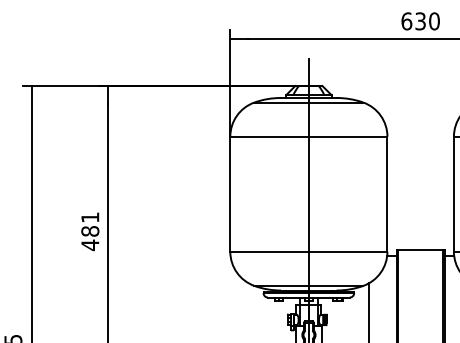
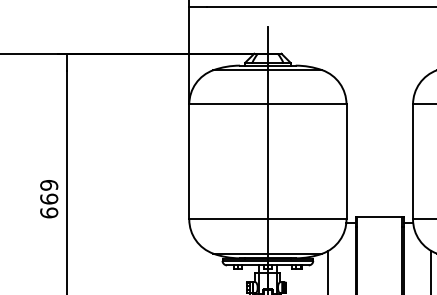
text: (90, 231) -> (49, 199), 481 -> 669

